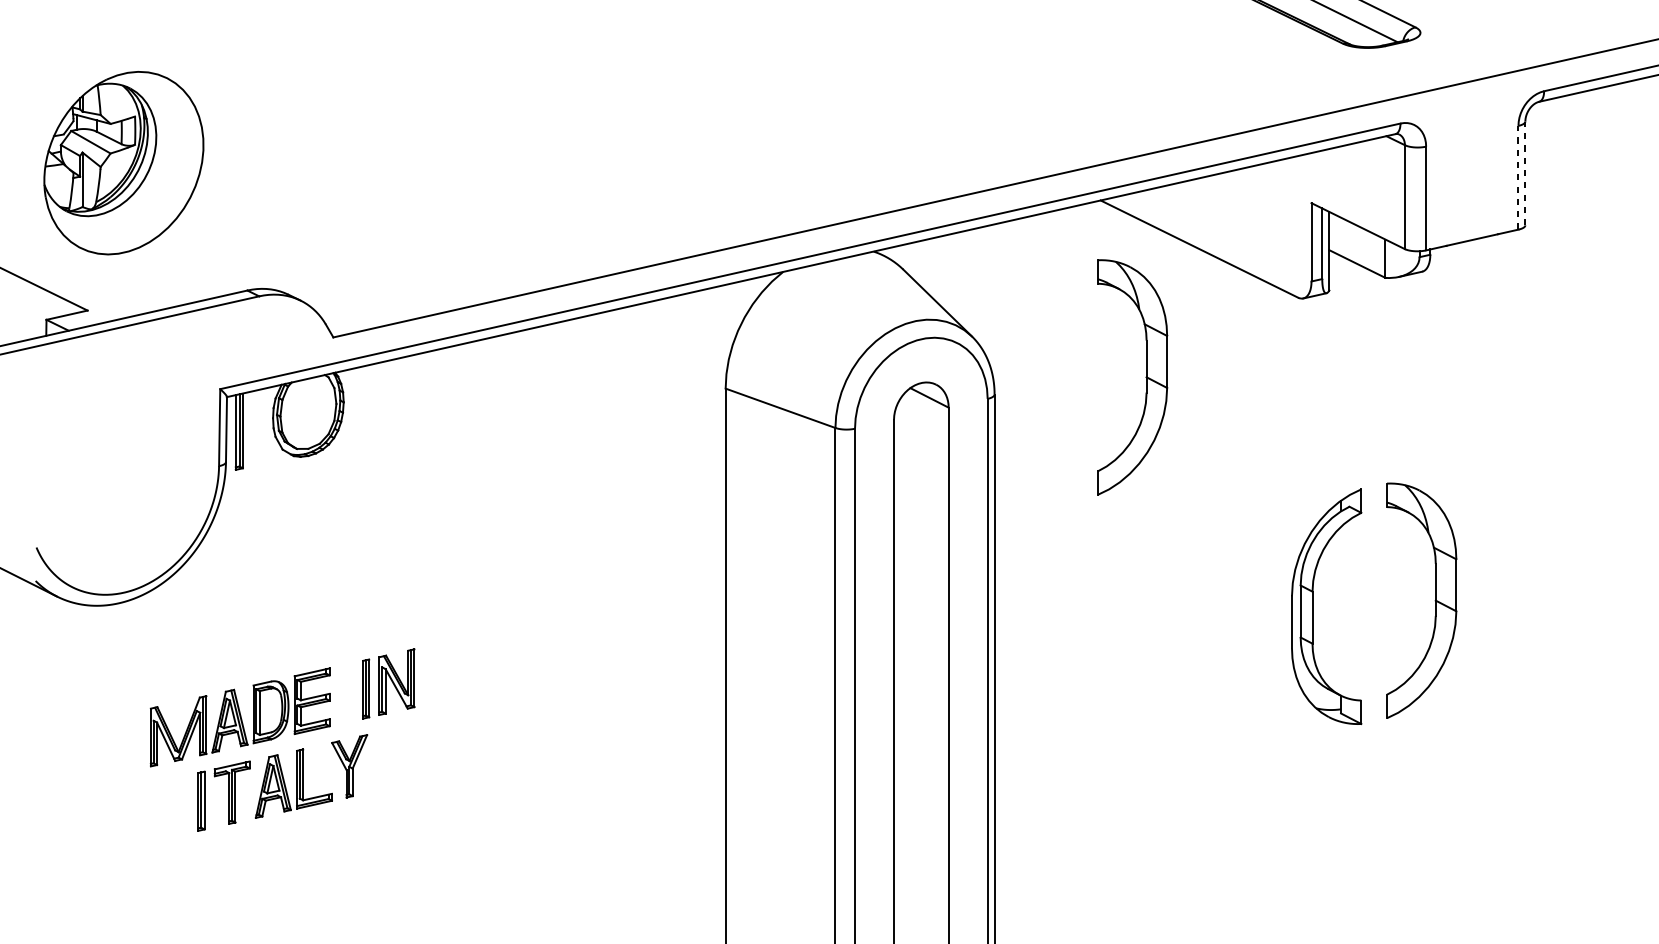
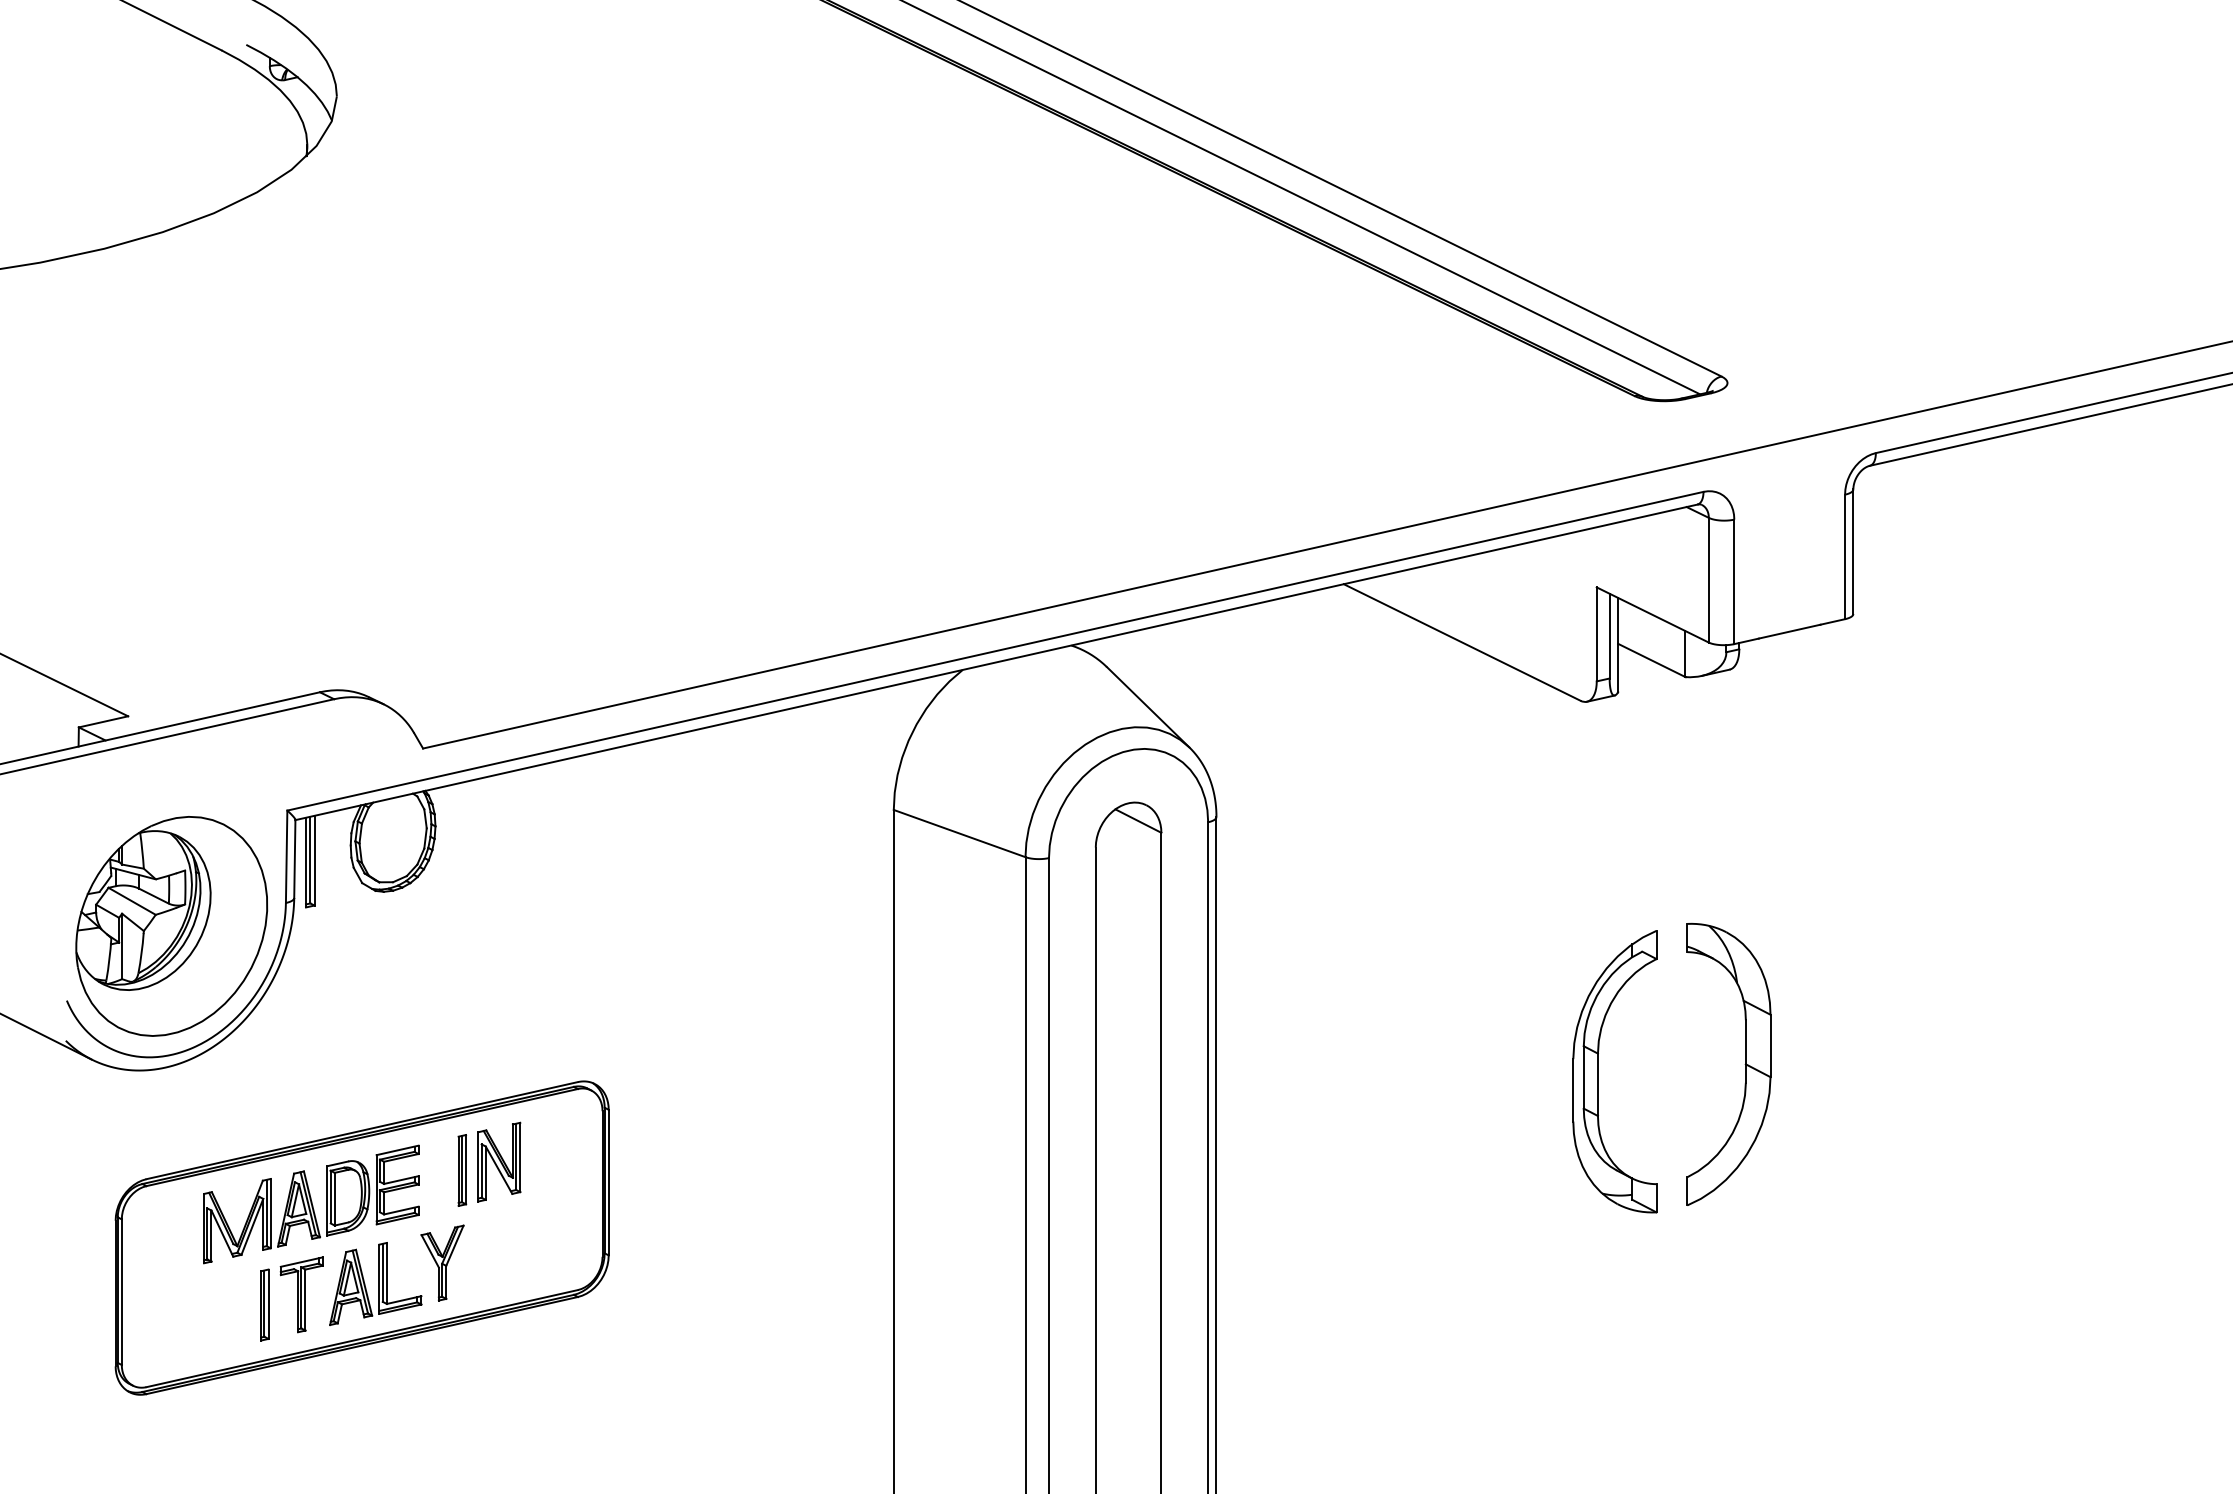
part: (123, 163) -> (171, 926), moved
line: (1525, 173) -> (1853, 551), dashed -> solid
line: (1518, 177) -> (1845, 556), dashed -> solid
part: (1145, 377) -> (1397, 796), removed
part: (282, 744) -> (361, 1237), added

